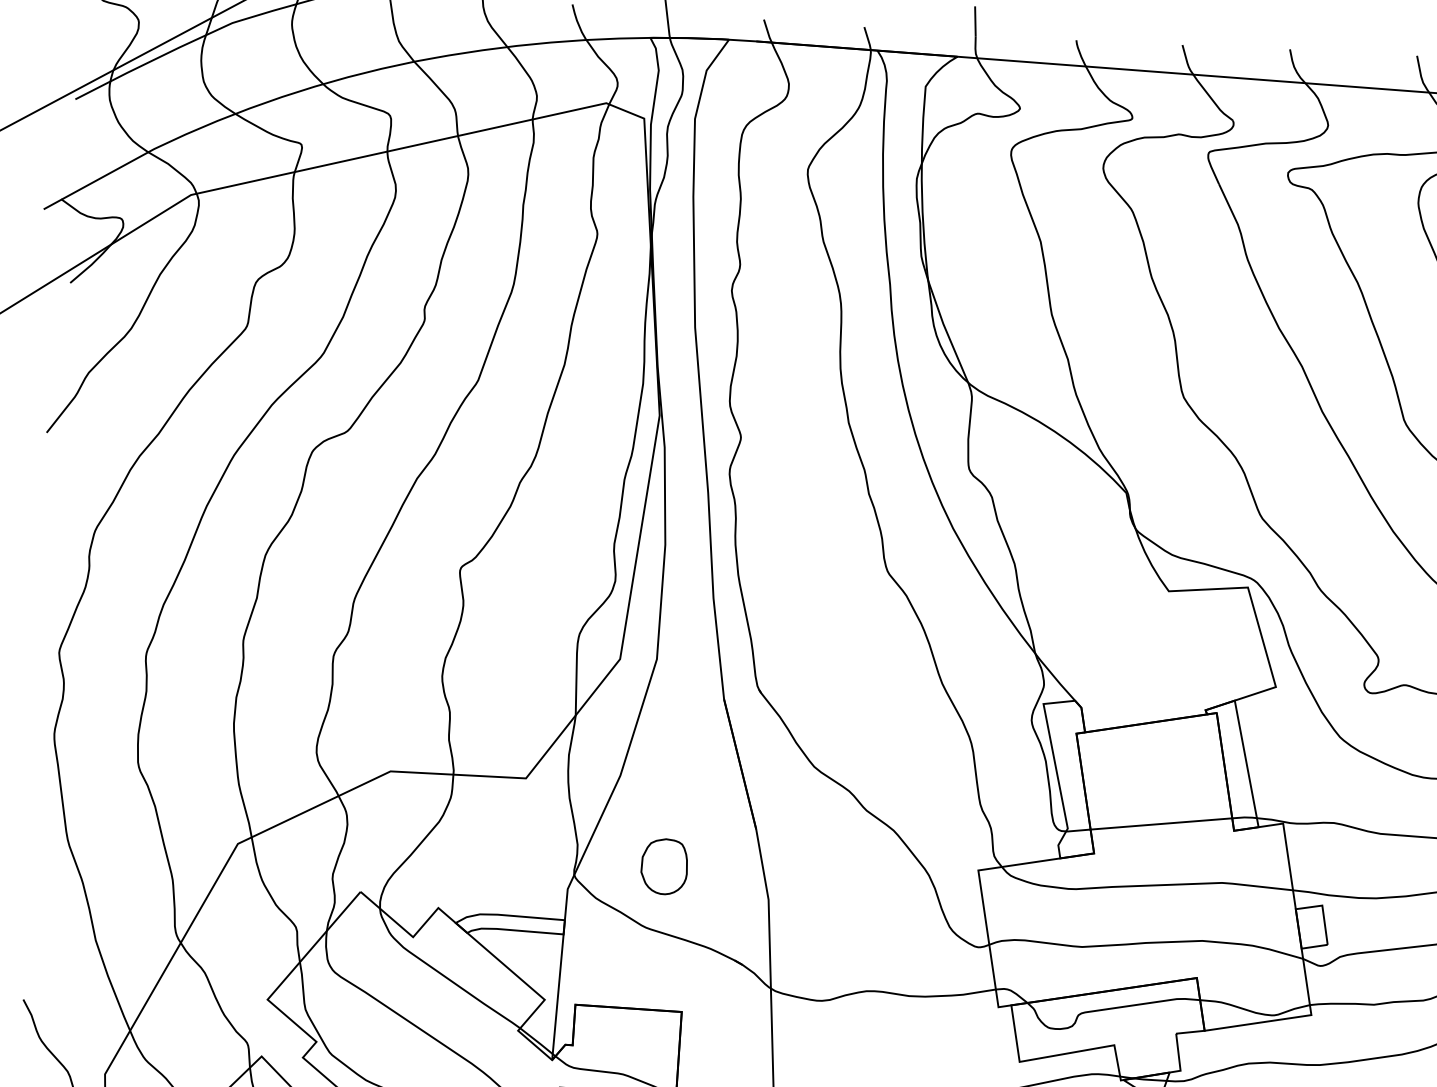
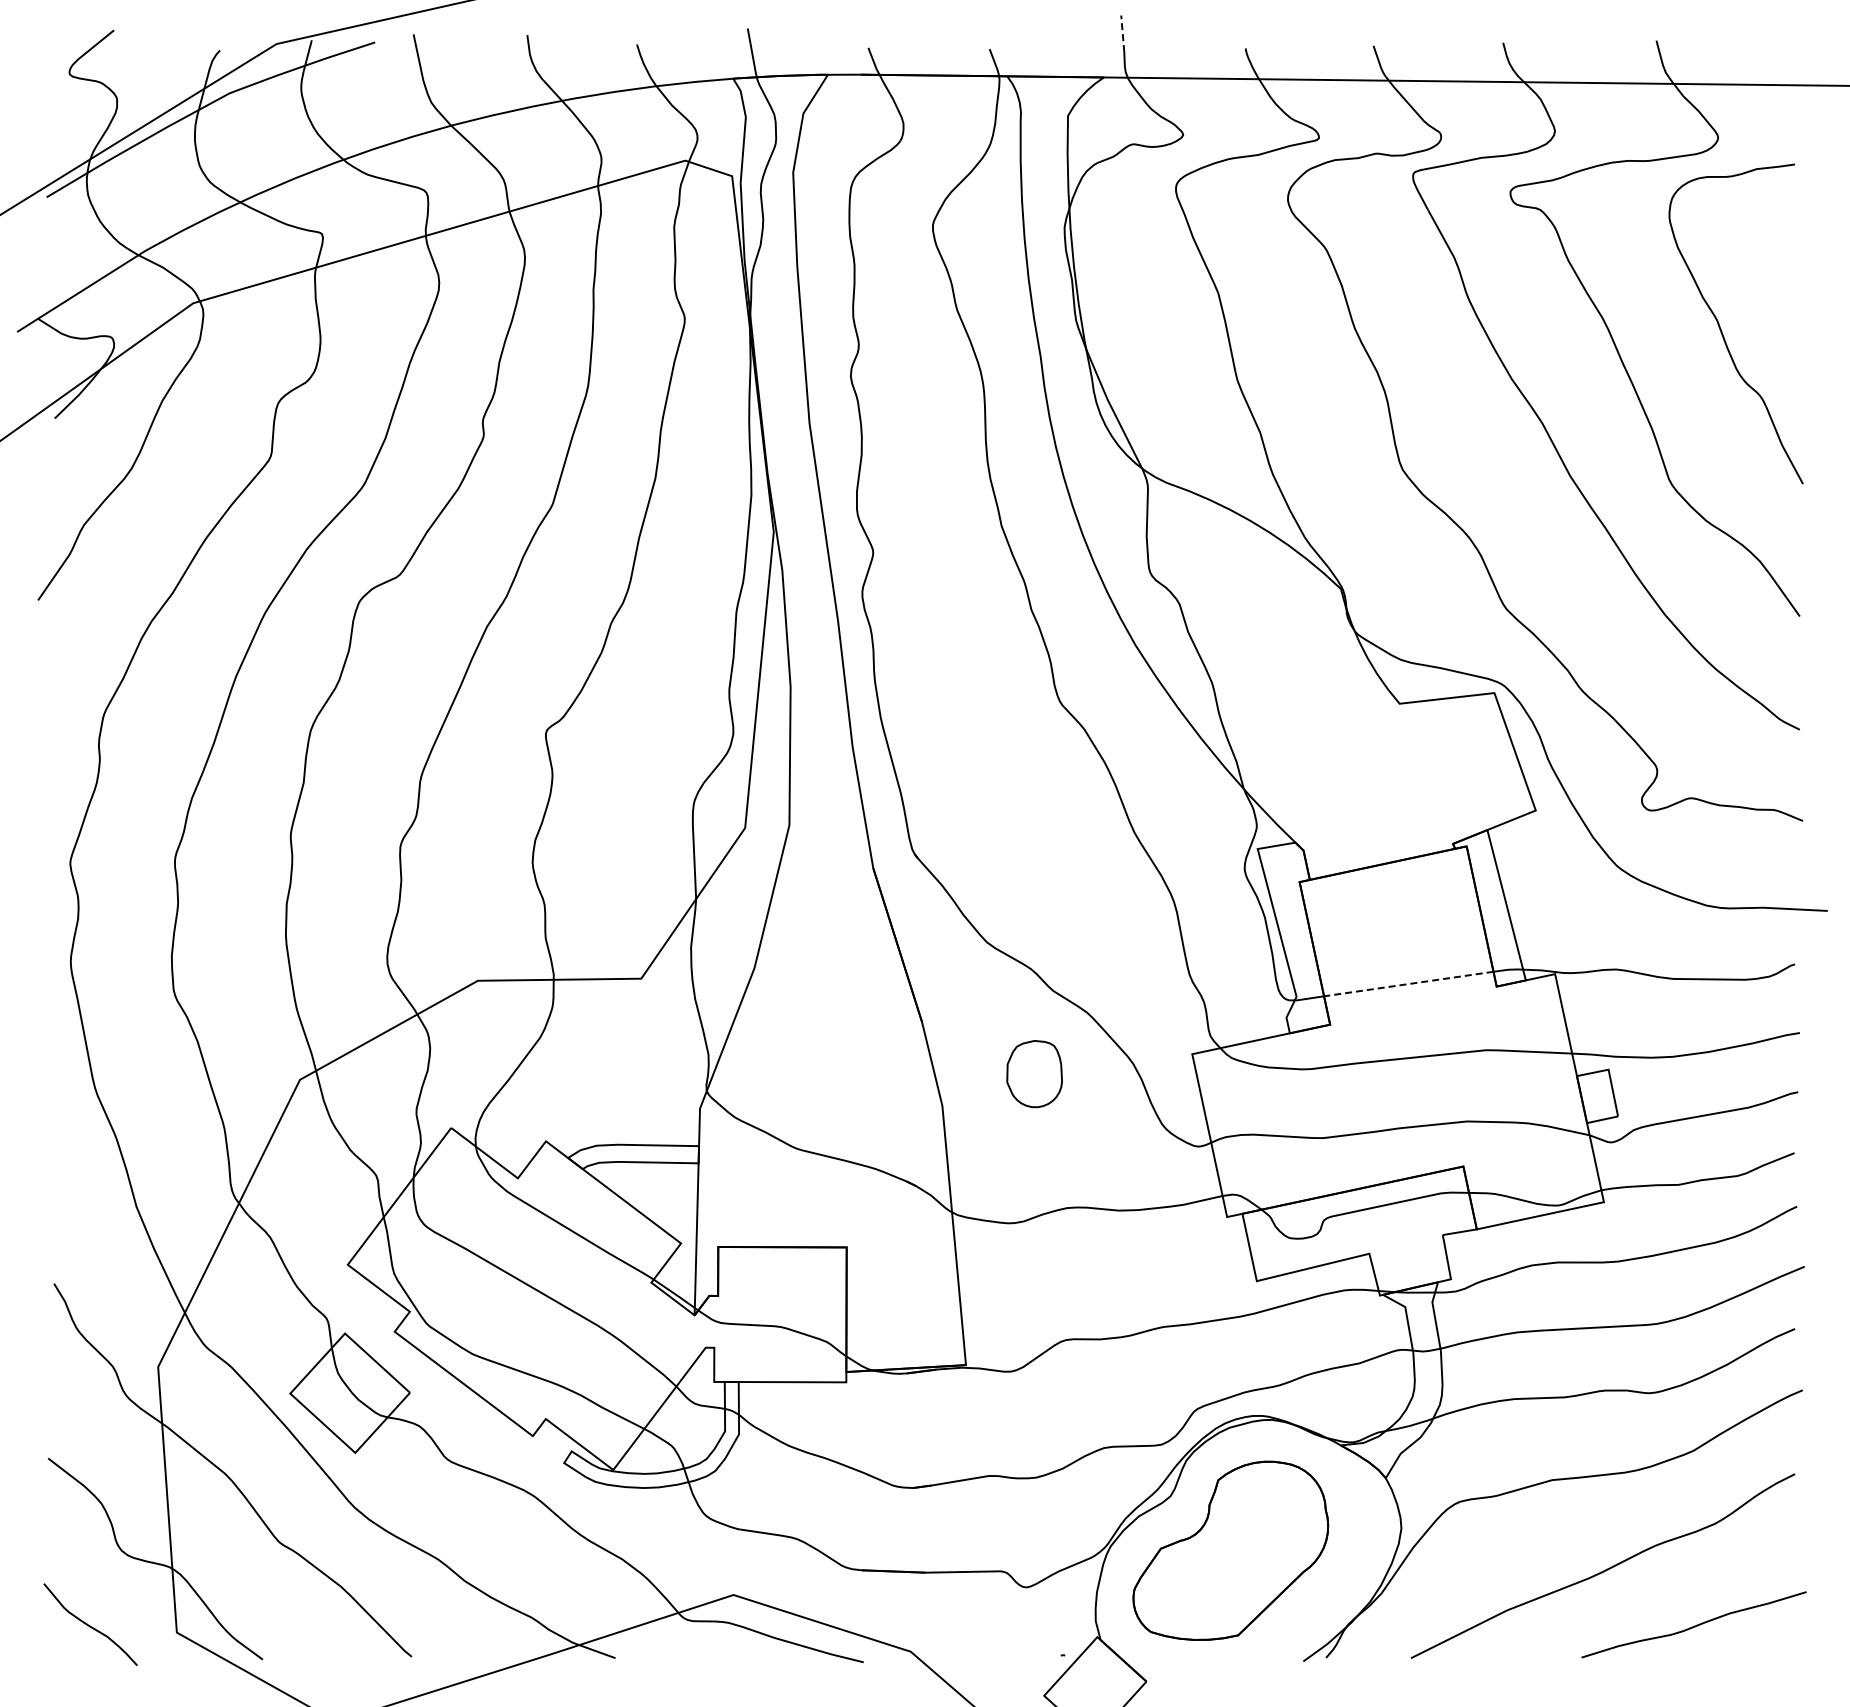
line: (975, 21) -> (1122, 33), solid -> dashed
line: (1161, 824) -> (1408, 984), solid -> dashed
part: (664, 867) -> (1034, 1074), moved

